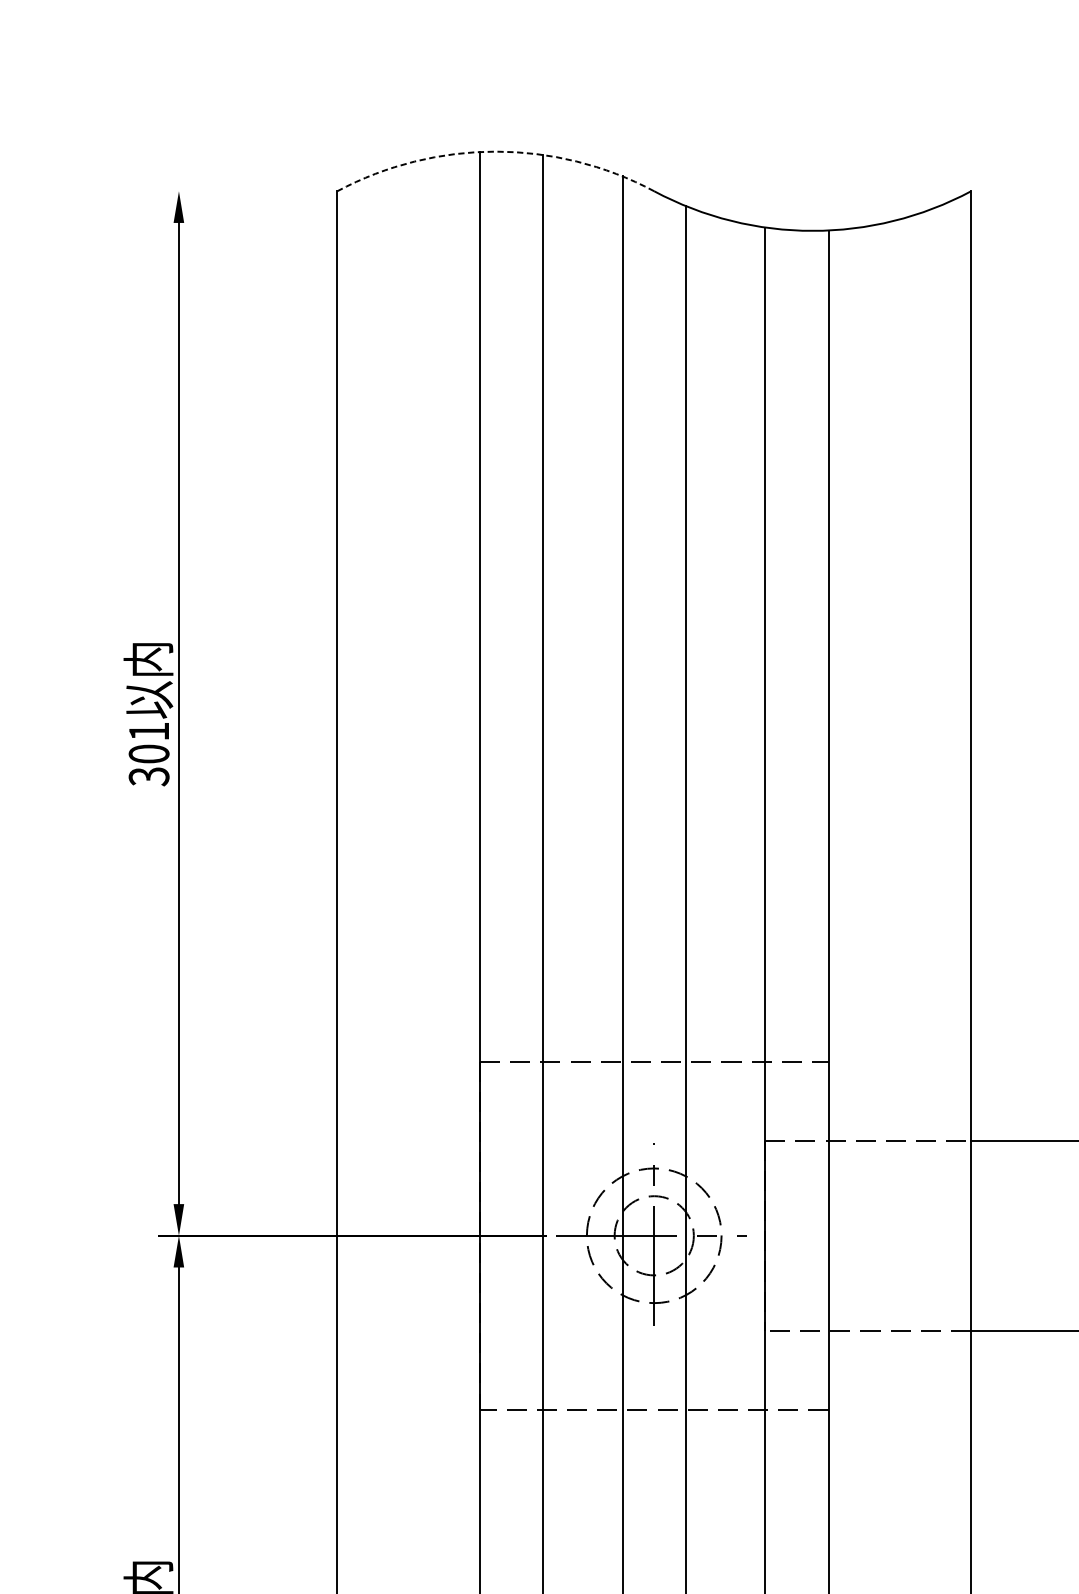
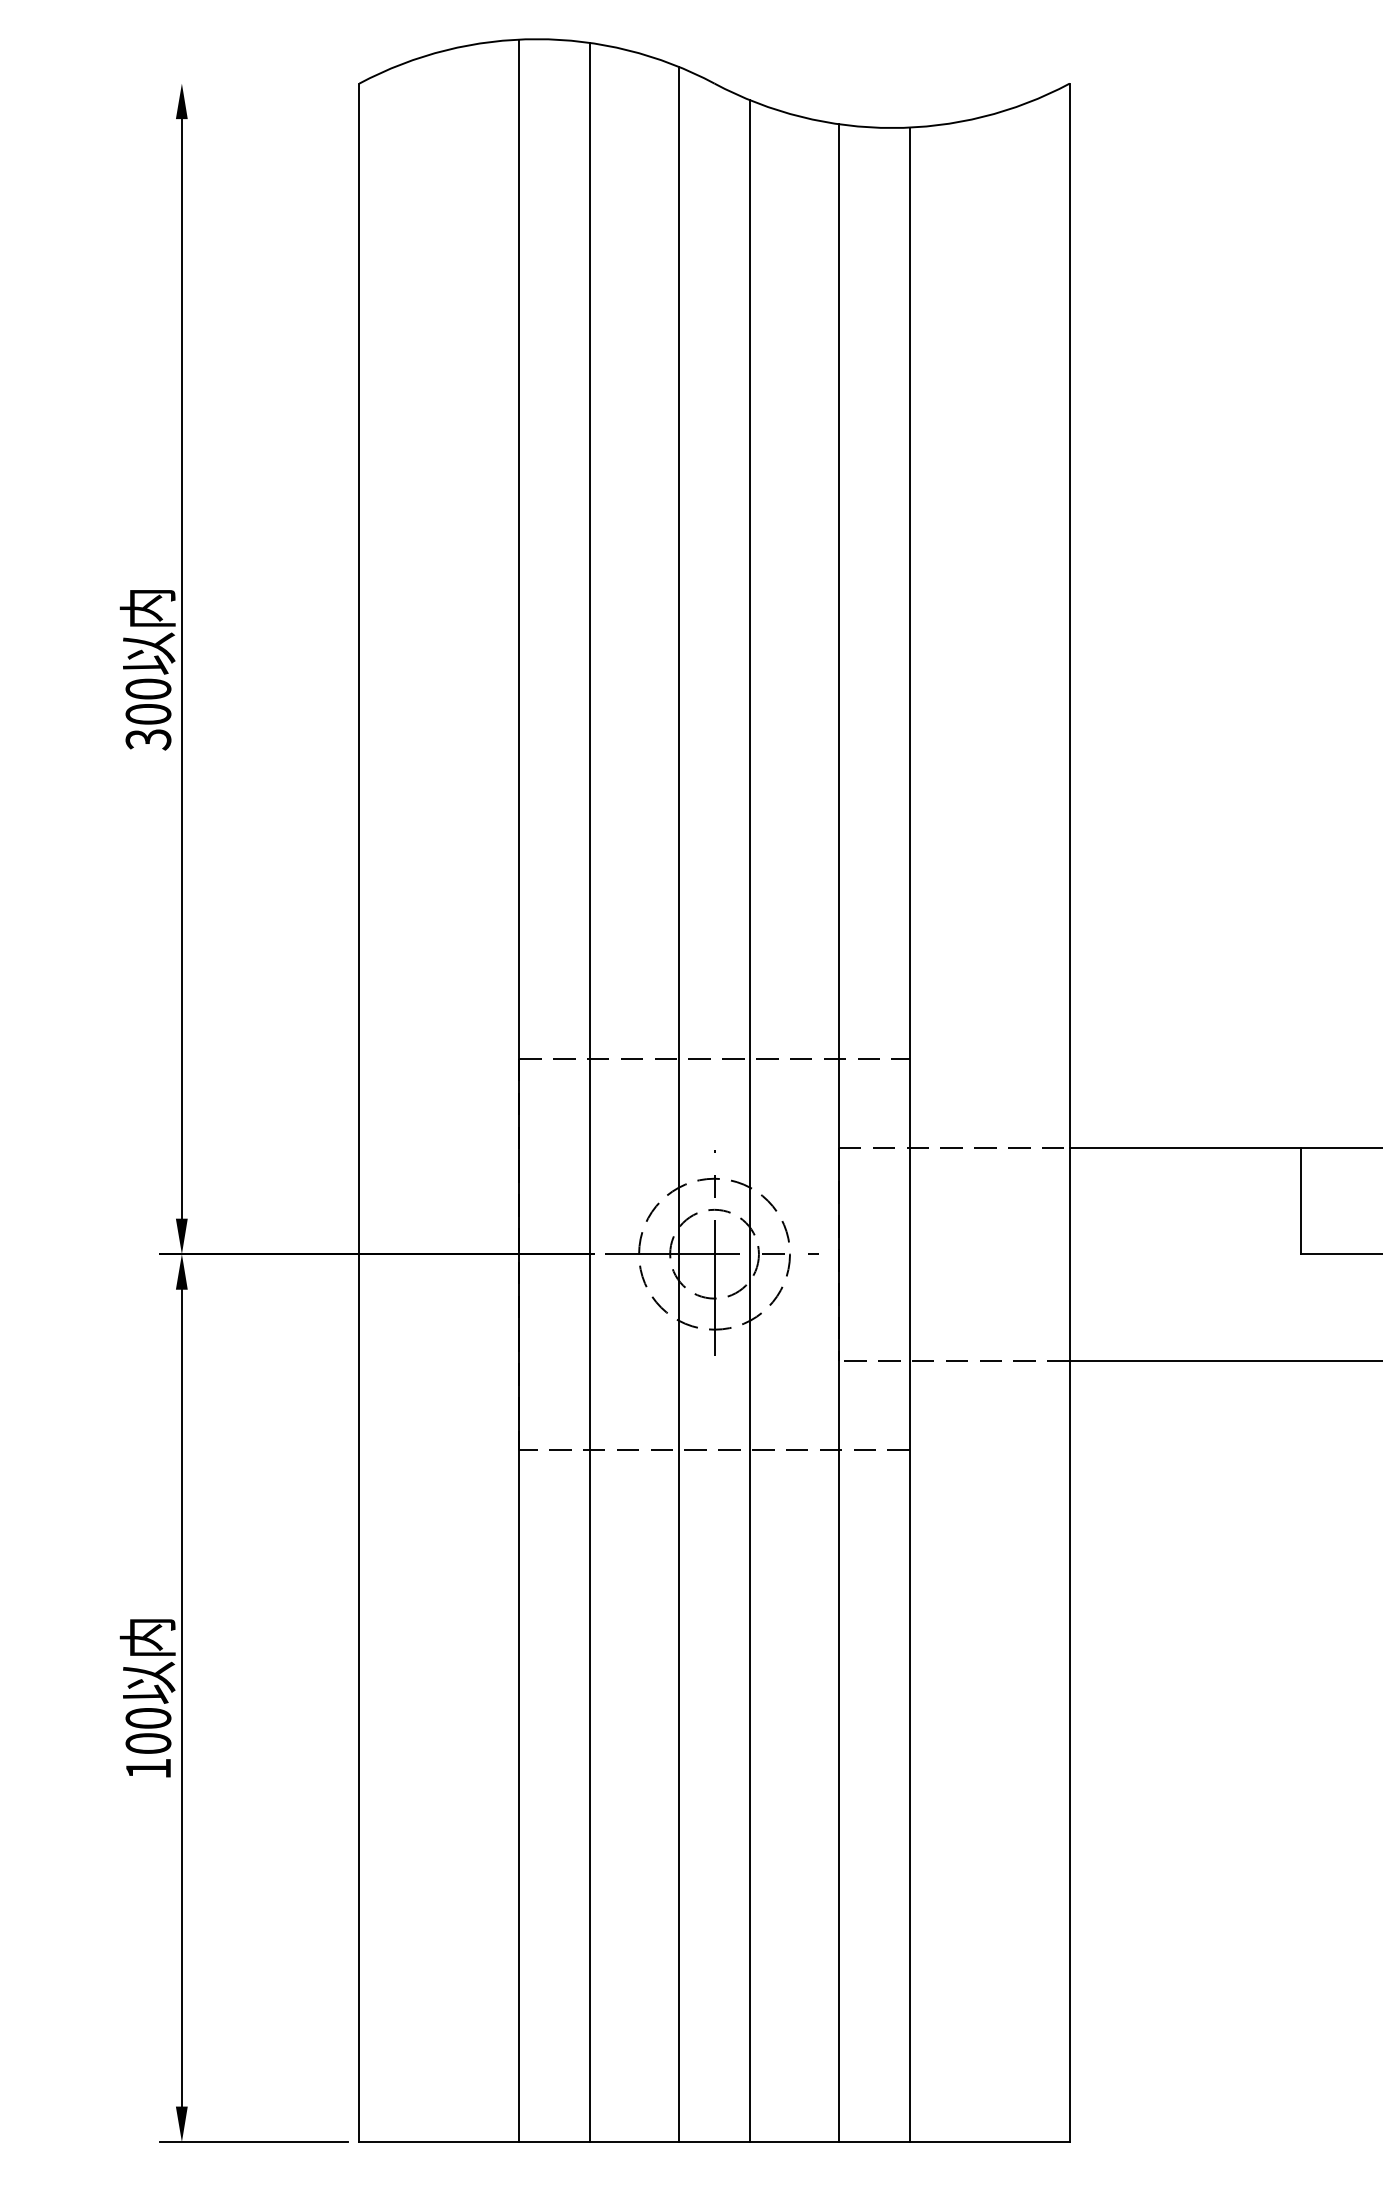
arc: (495, 151) -> (536, 39), dashed -> solid
text: (149, 731) -> (148, 688), 301 -> 300

